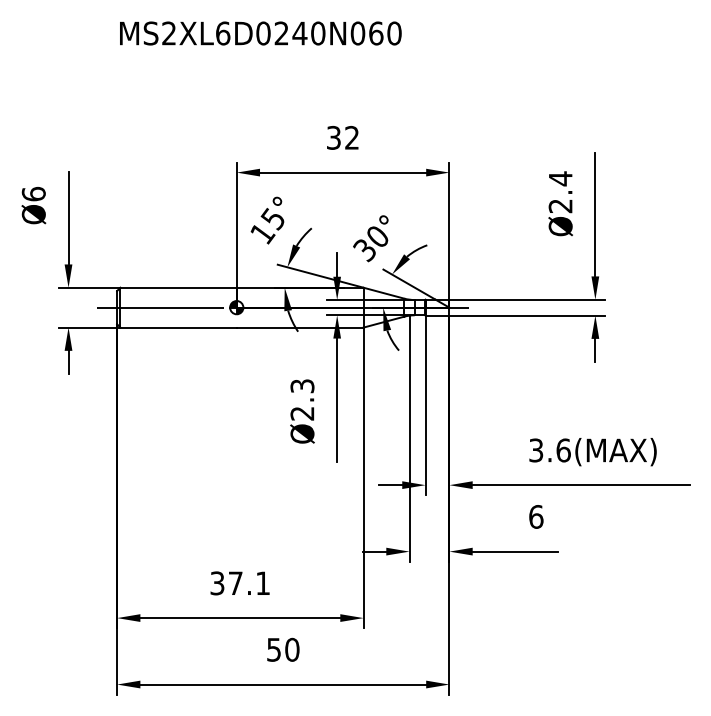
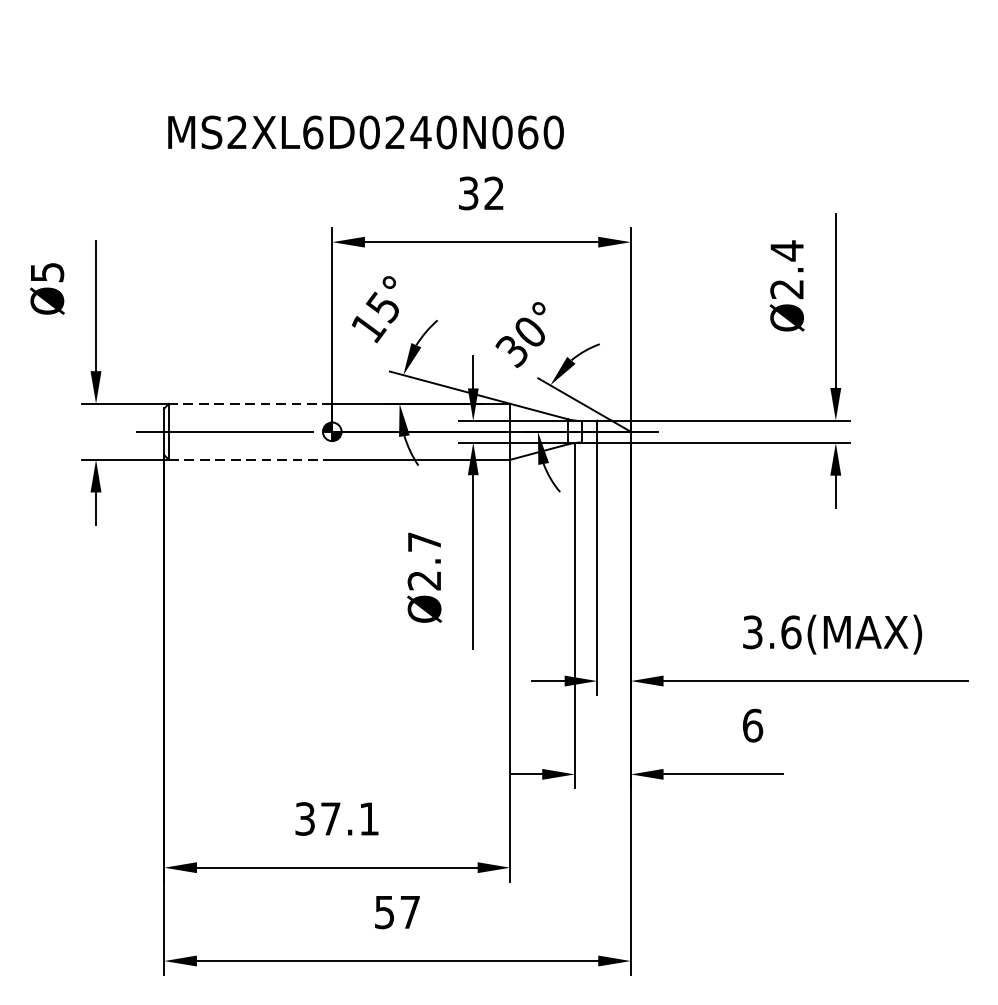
text: (260, 33) -> (365, 132), moved
text: (33, 193) -> (46, 271), Ø6 -> Ø5
line: (178, 287) -> (250, 403), solid -> dashed
line: (179, 327) -> (251, 459), solid -> dashed
text: (302, 386) -> (424, 542), Ø2.3 -> Ø2.7
text: (292, 649) -> (410, 911), 50 -> 57

